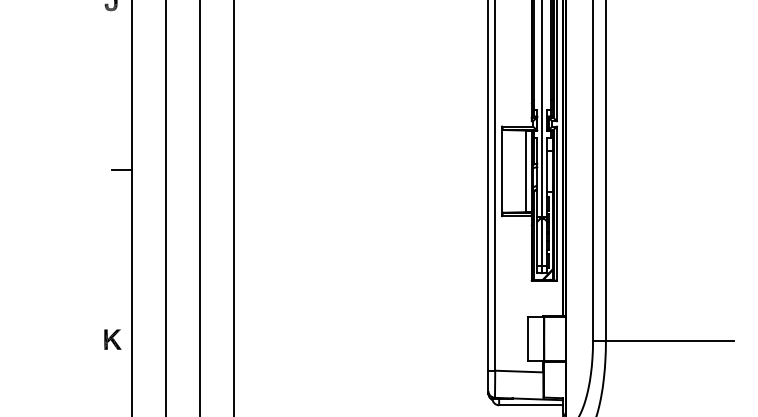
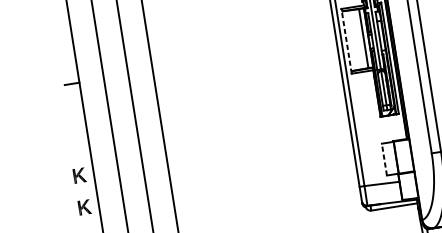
line: (502, 171) -> (346, 41), solid -> dashed
part: (112, 295) -> (79, 175), added
line: (527, 338) -> (384, 159), solid -> dashed

